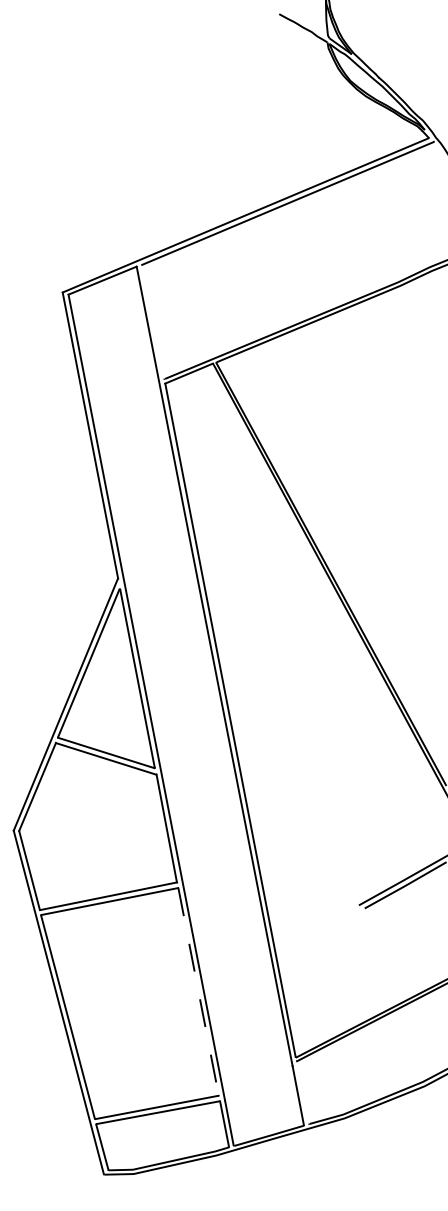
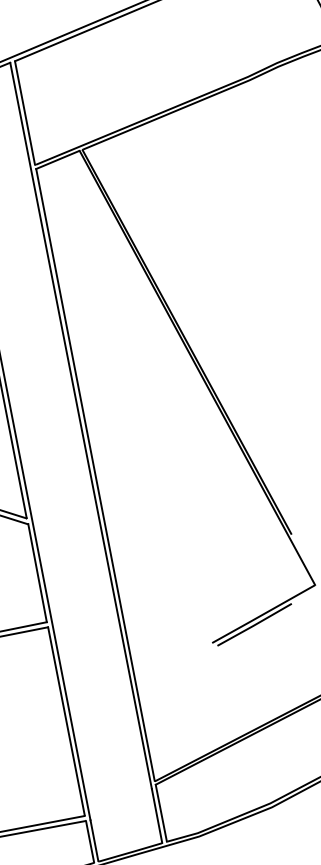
line: (152, 321) -> (24, 112), added
line: (198, 992) -> (66, 722), dashed -> solid
line: (302, 1092) -> (160, 813), added

